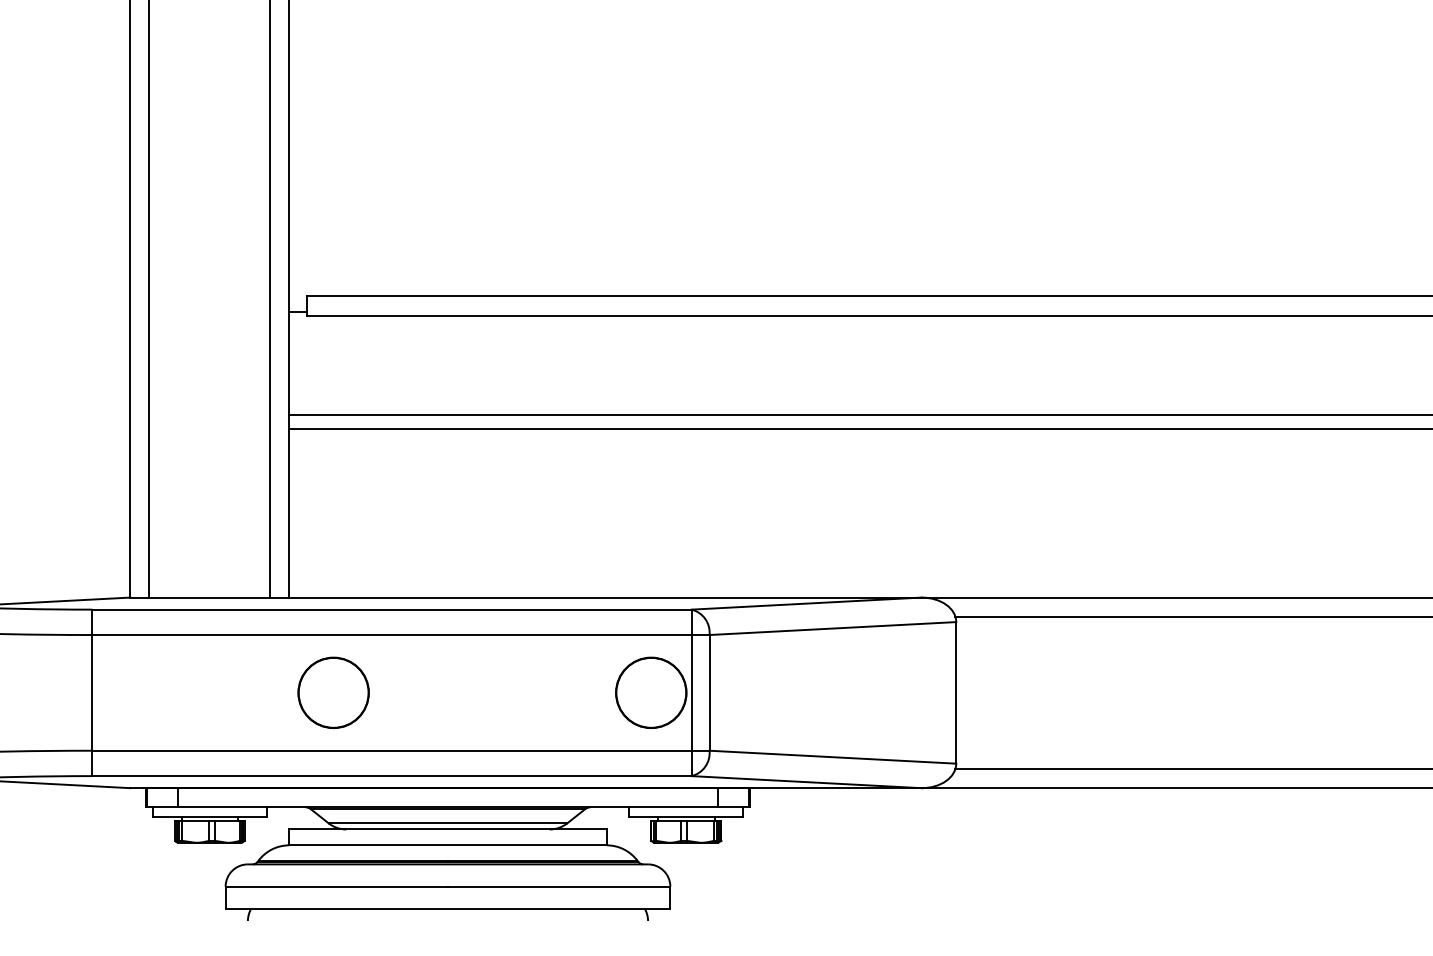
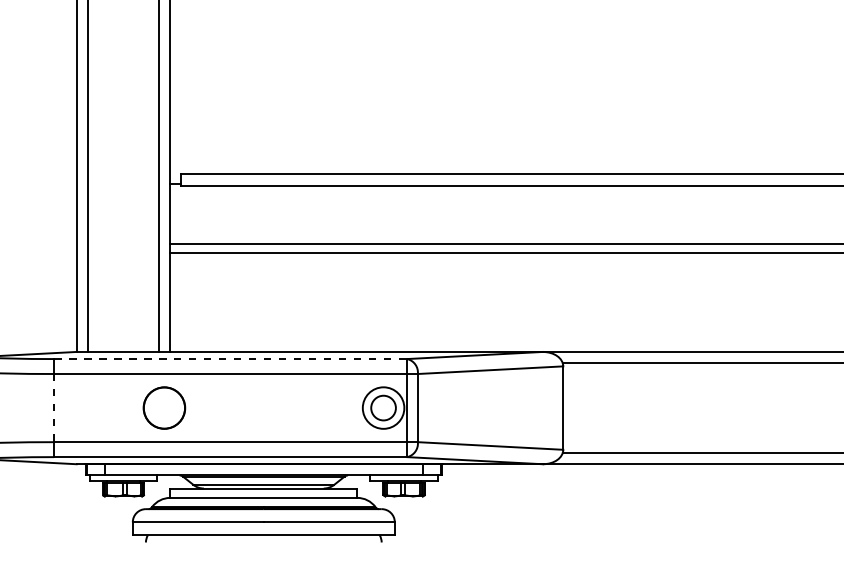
line: (391, 610) -> (230, 359), solid -> dashed
part: (333, 691) -> (164, 407), moved
circle: (651, 691) -> (383, 407), size x0.6
line: (92, 693) -> (54, 408), solid -> dashed

